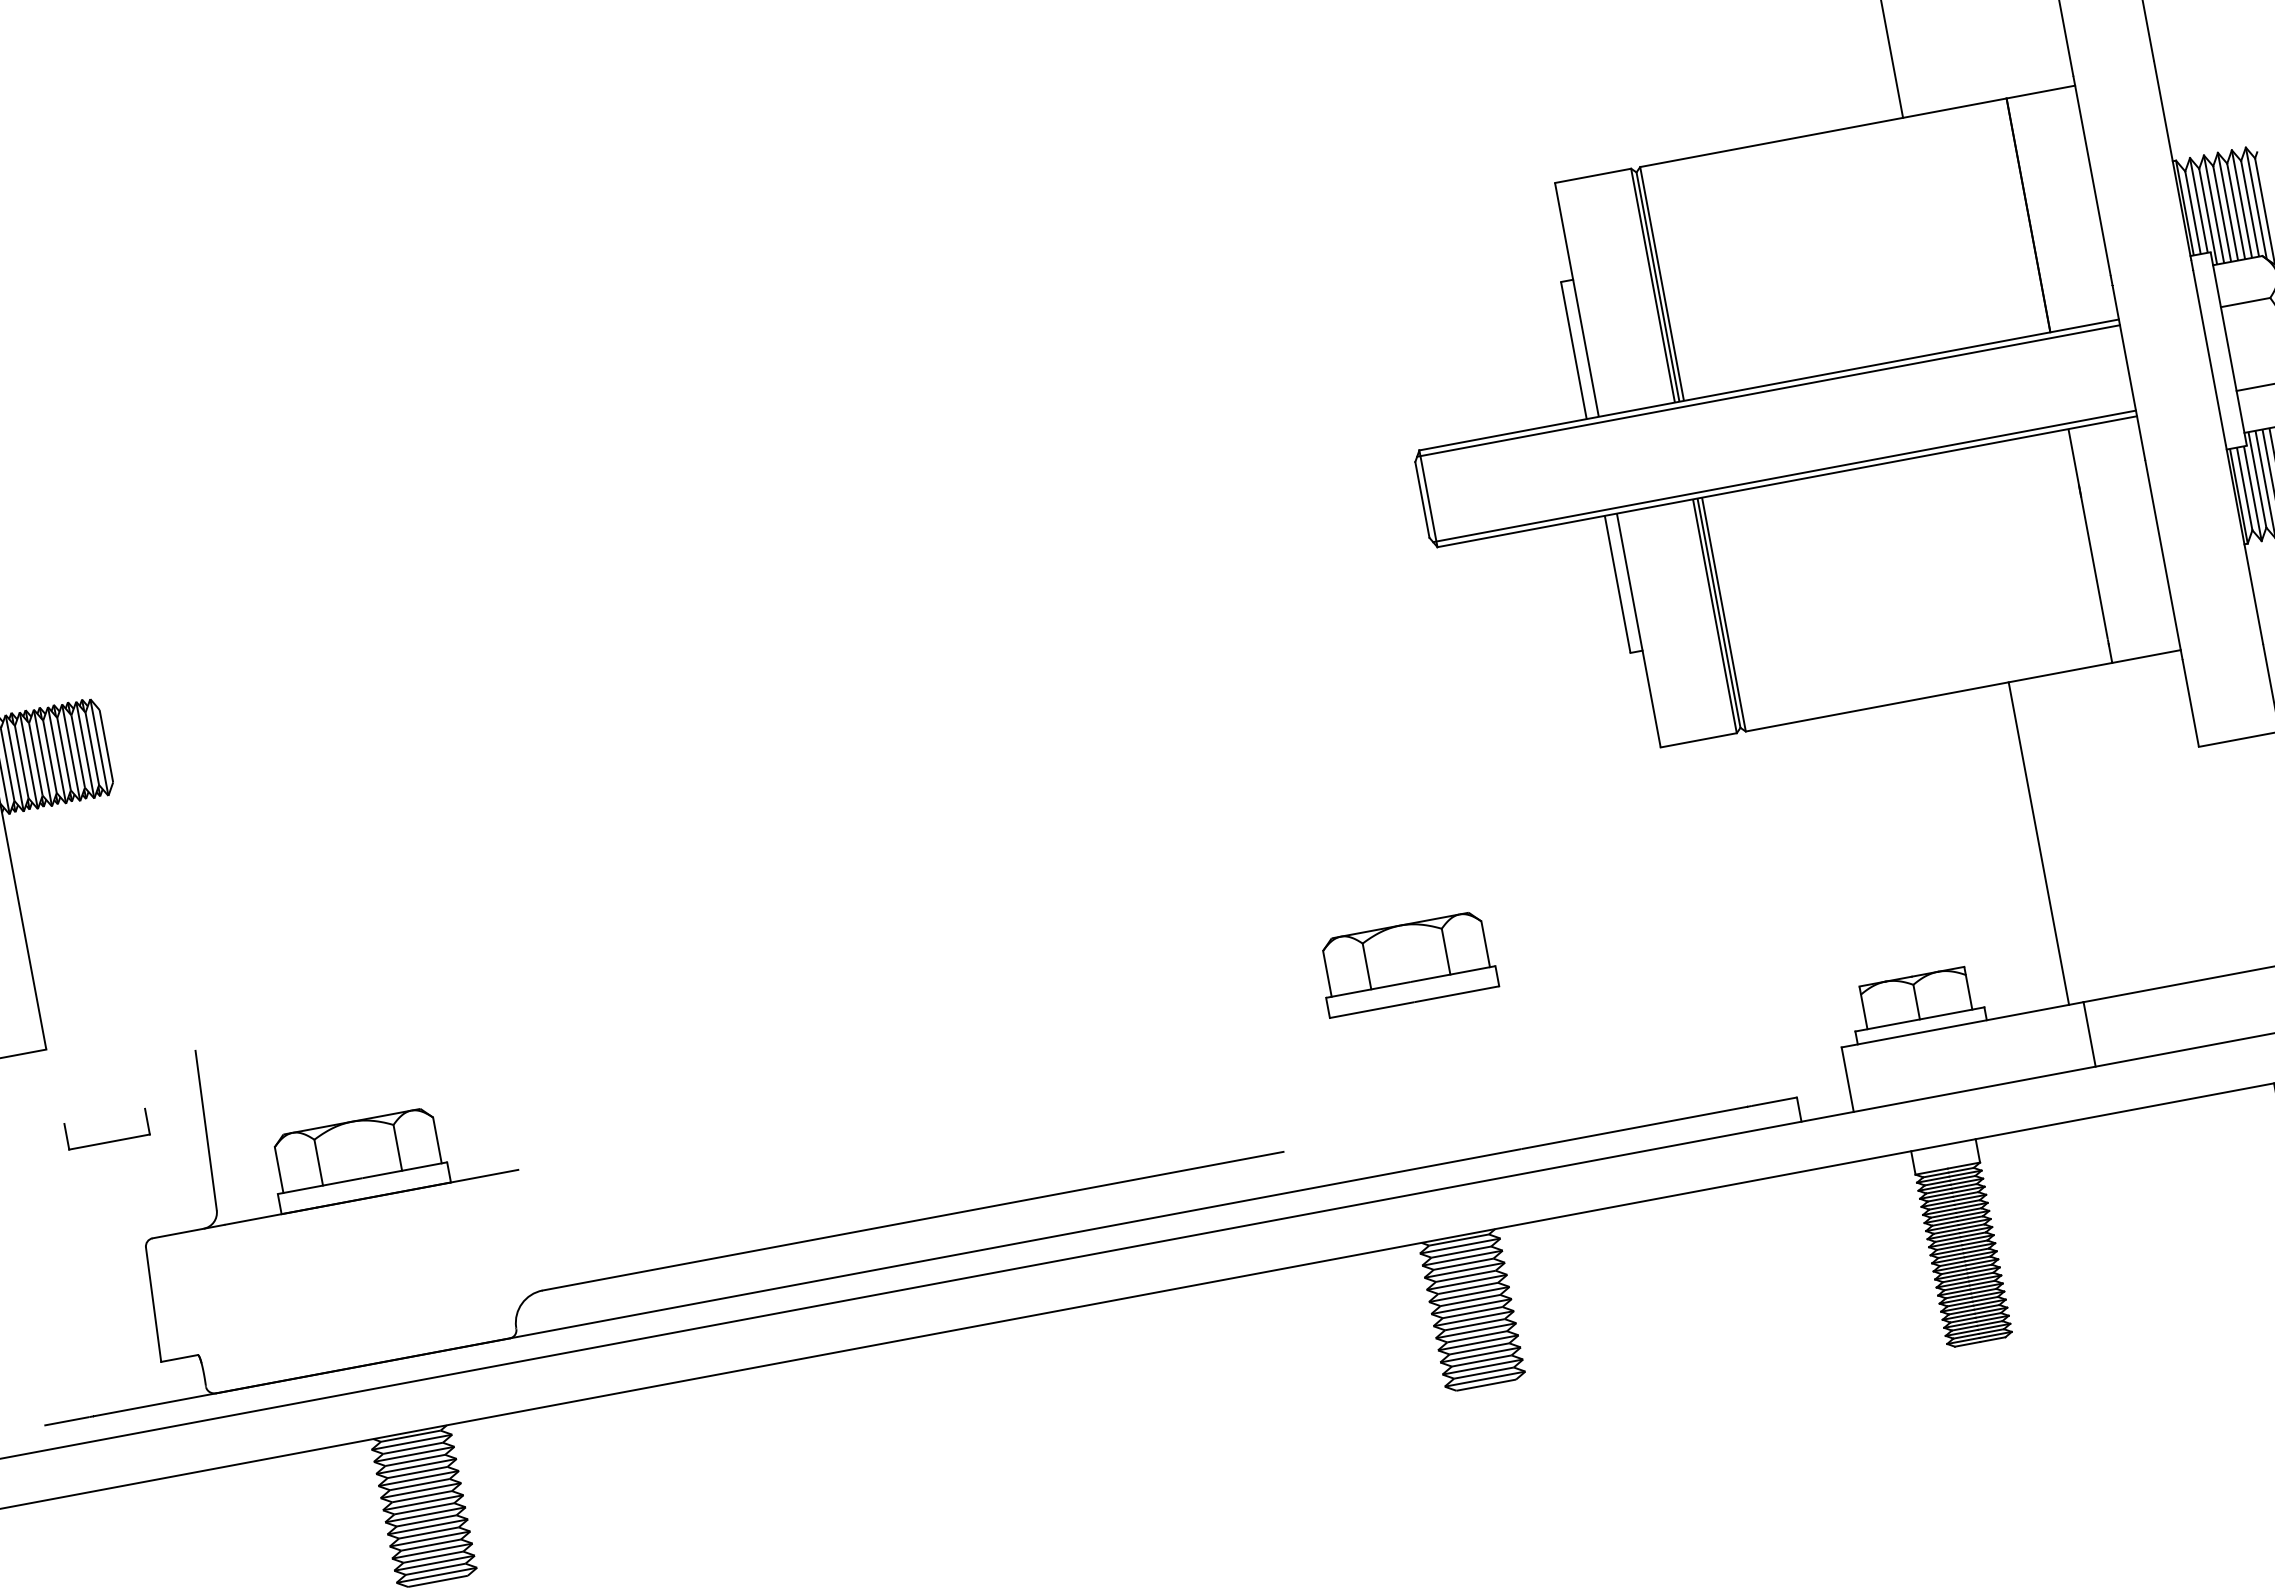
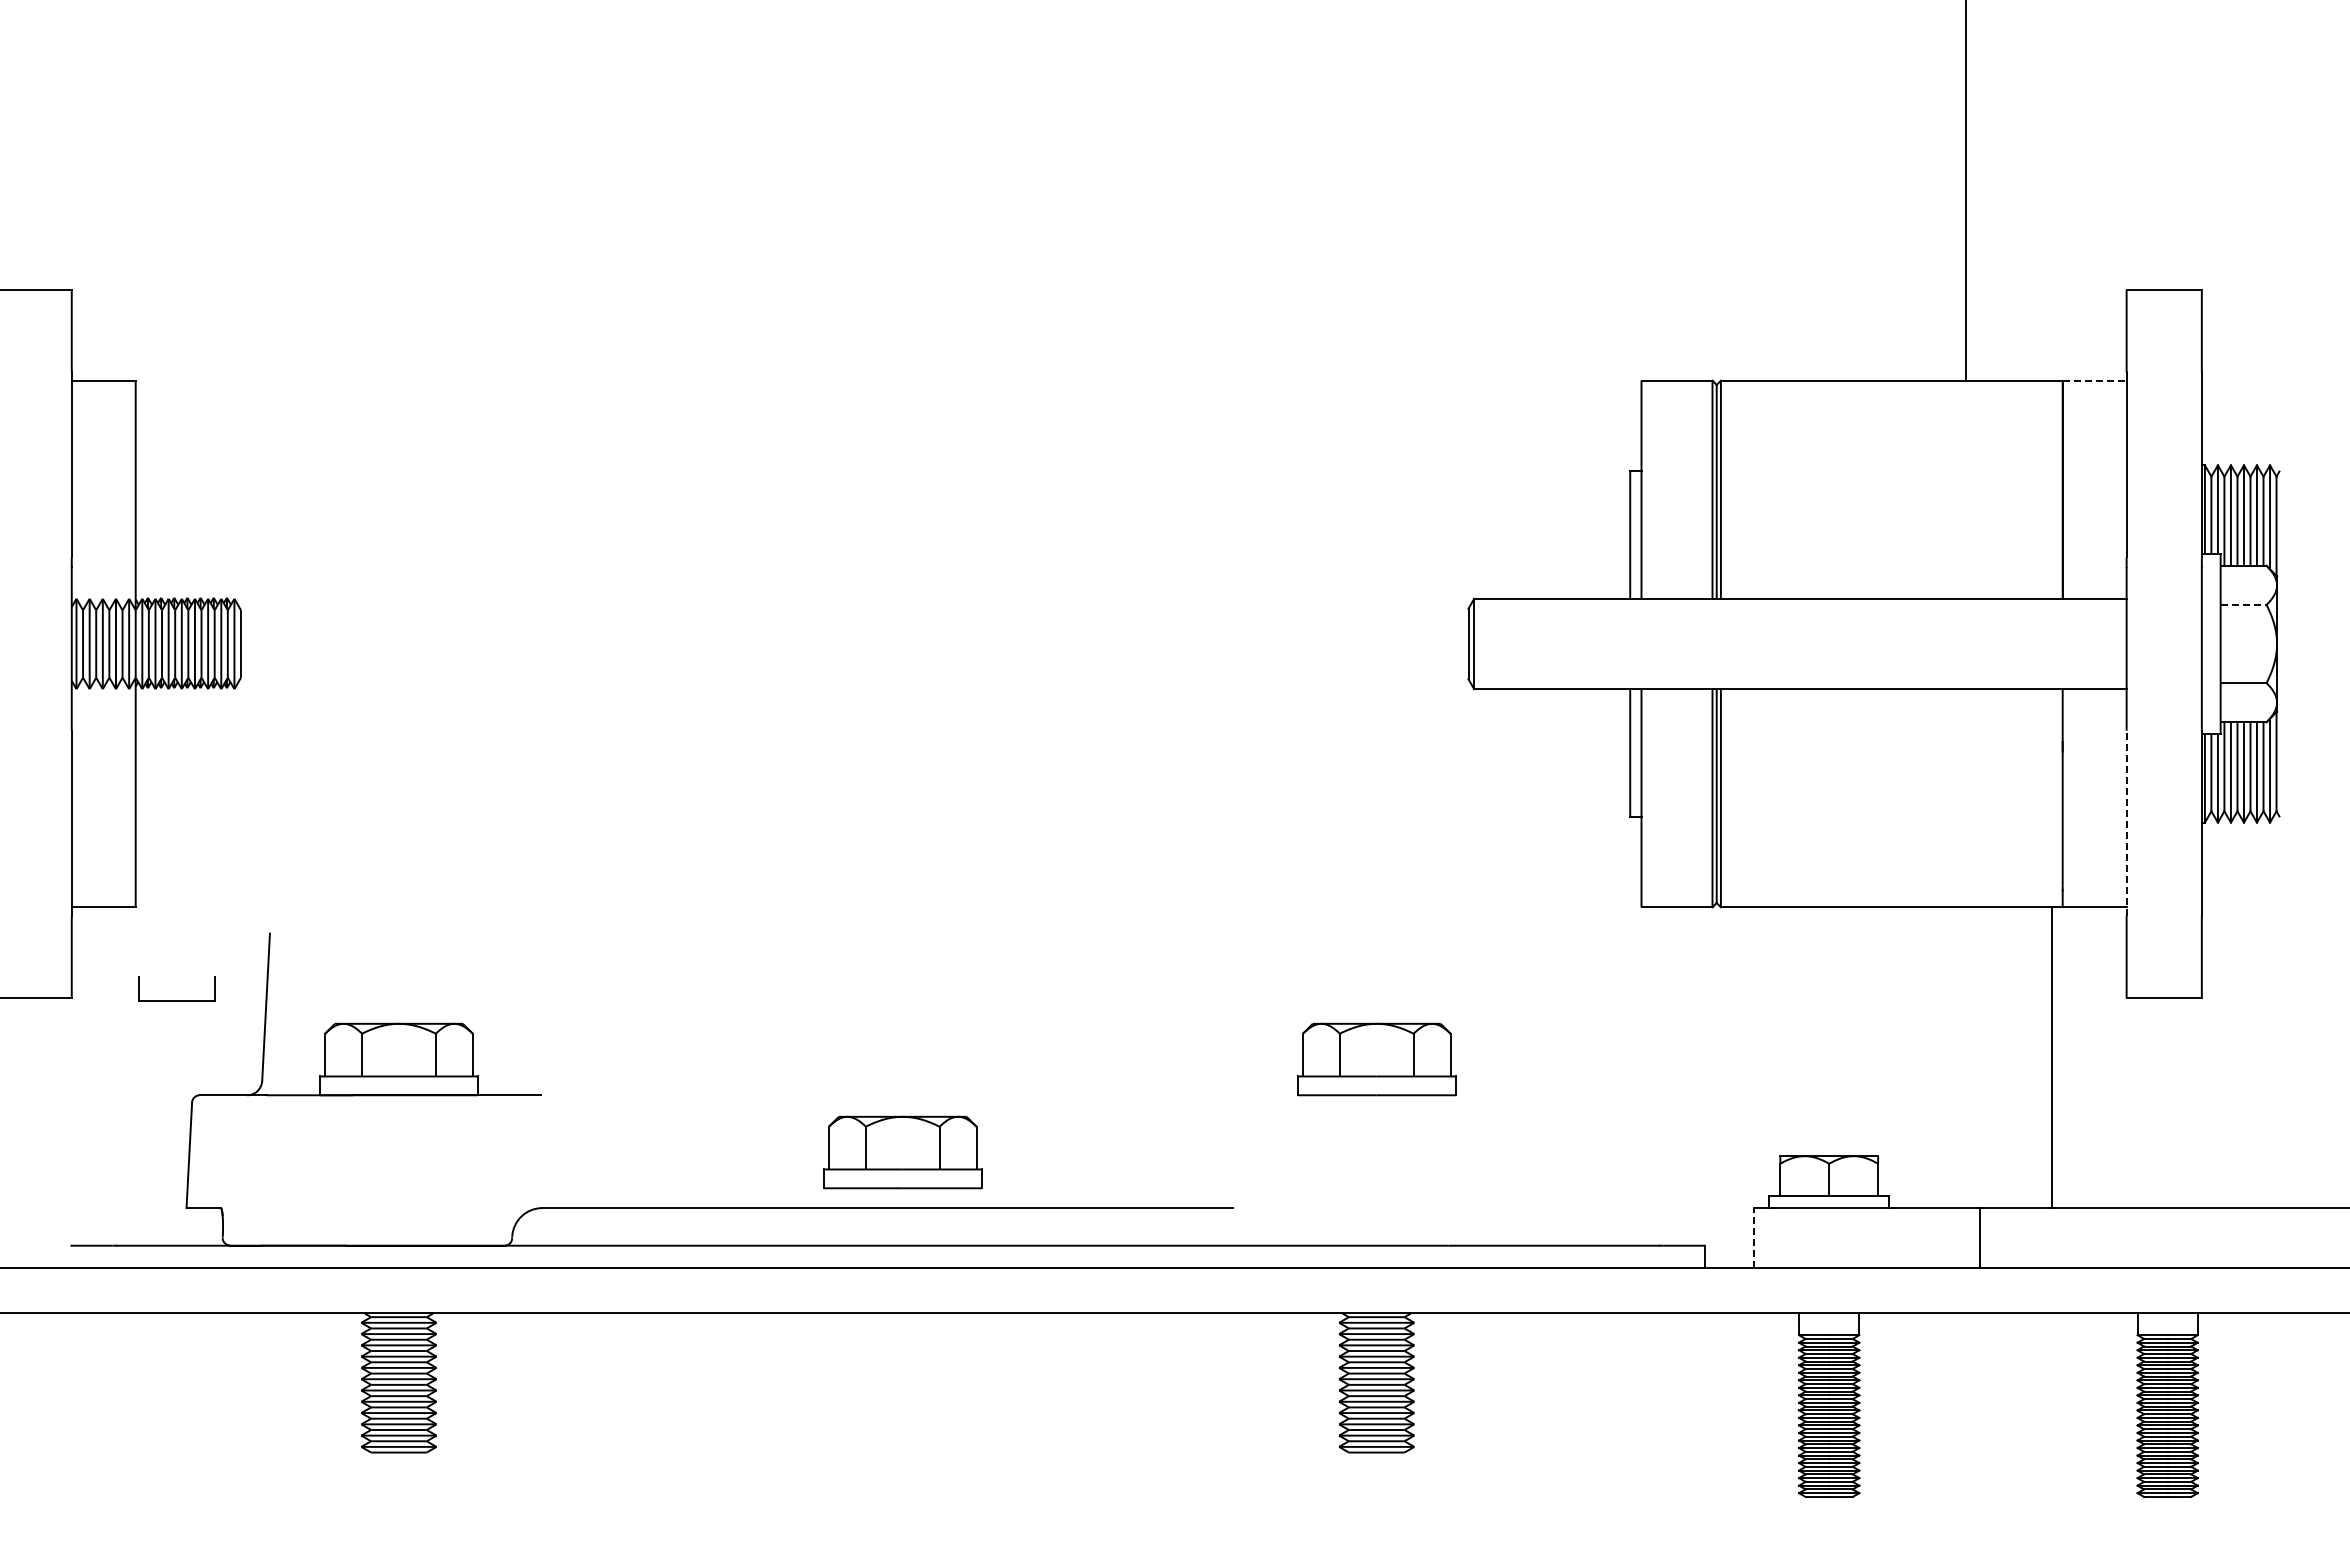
line: (2040, 91) -> (2094, 380), solid -> dashed
line: (2245, 302) -> (2243, 604), solid -> dashed
line: (1768, 391) -> (1798, 604), removed
line: (1784, 476) -> (1798, 683), removed
line: (2163, 559) -> (2126, 822), solid -> dashed
line: (2039, 843) -> (2052, 1057), moved
line: (1848, 1078) -> (1754, 1237), solid -> dashed
part: (917, 1158) -> (902, 1152), added

